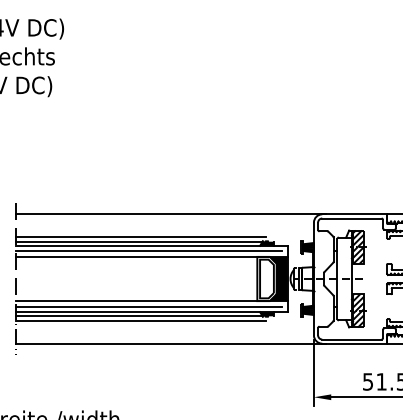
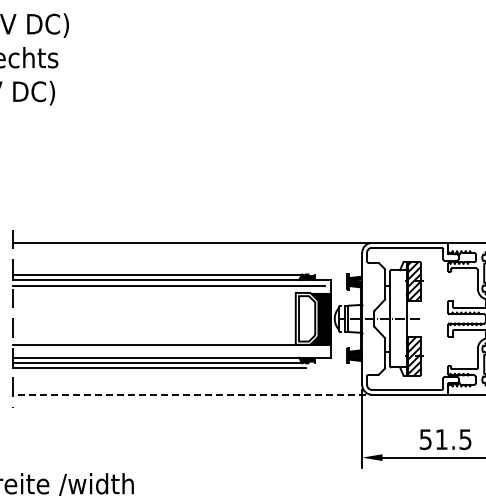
line: (140, 236) -> (158, 269), removed
line: (151, 256) -> (171, 292), removed
line: (148, 306) -> (168, 351), removed
line: (171, 343) -> (194, 394), solid -> dashed

